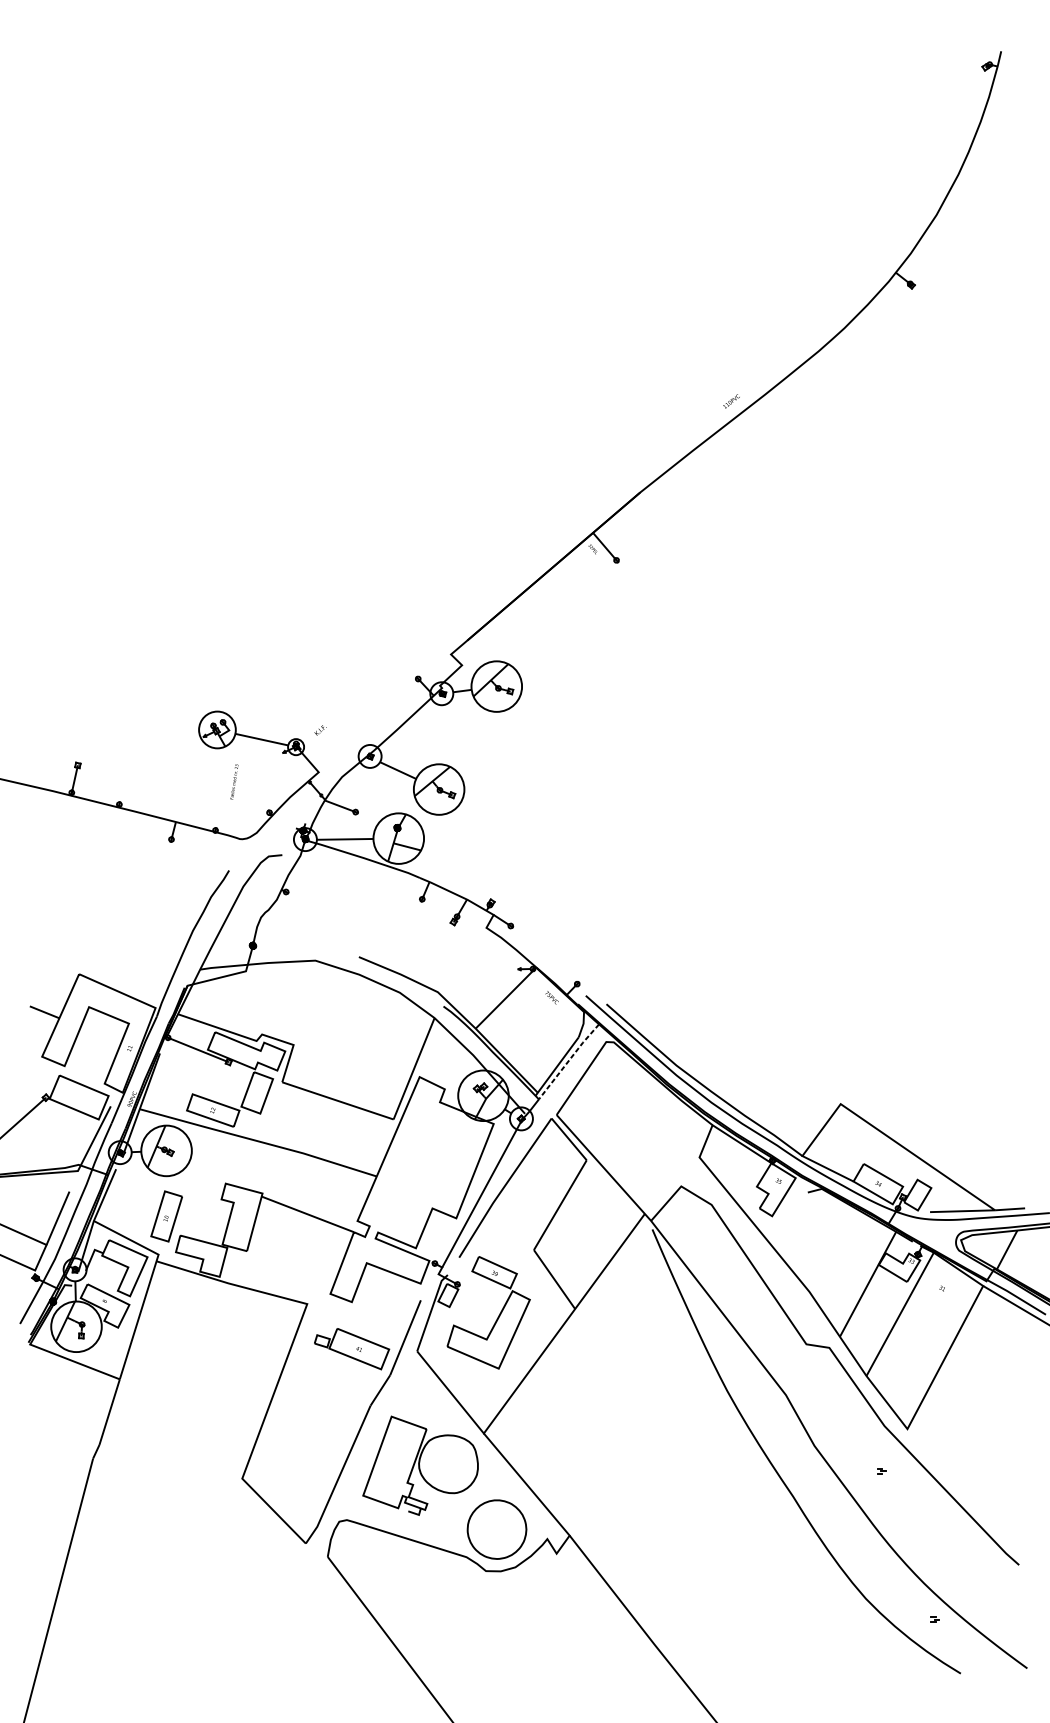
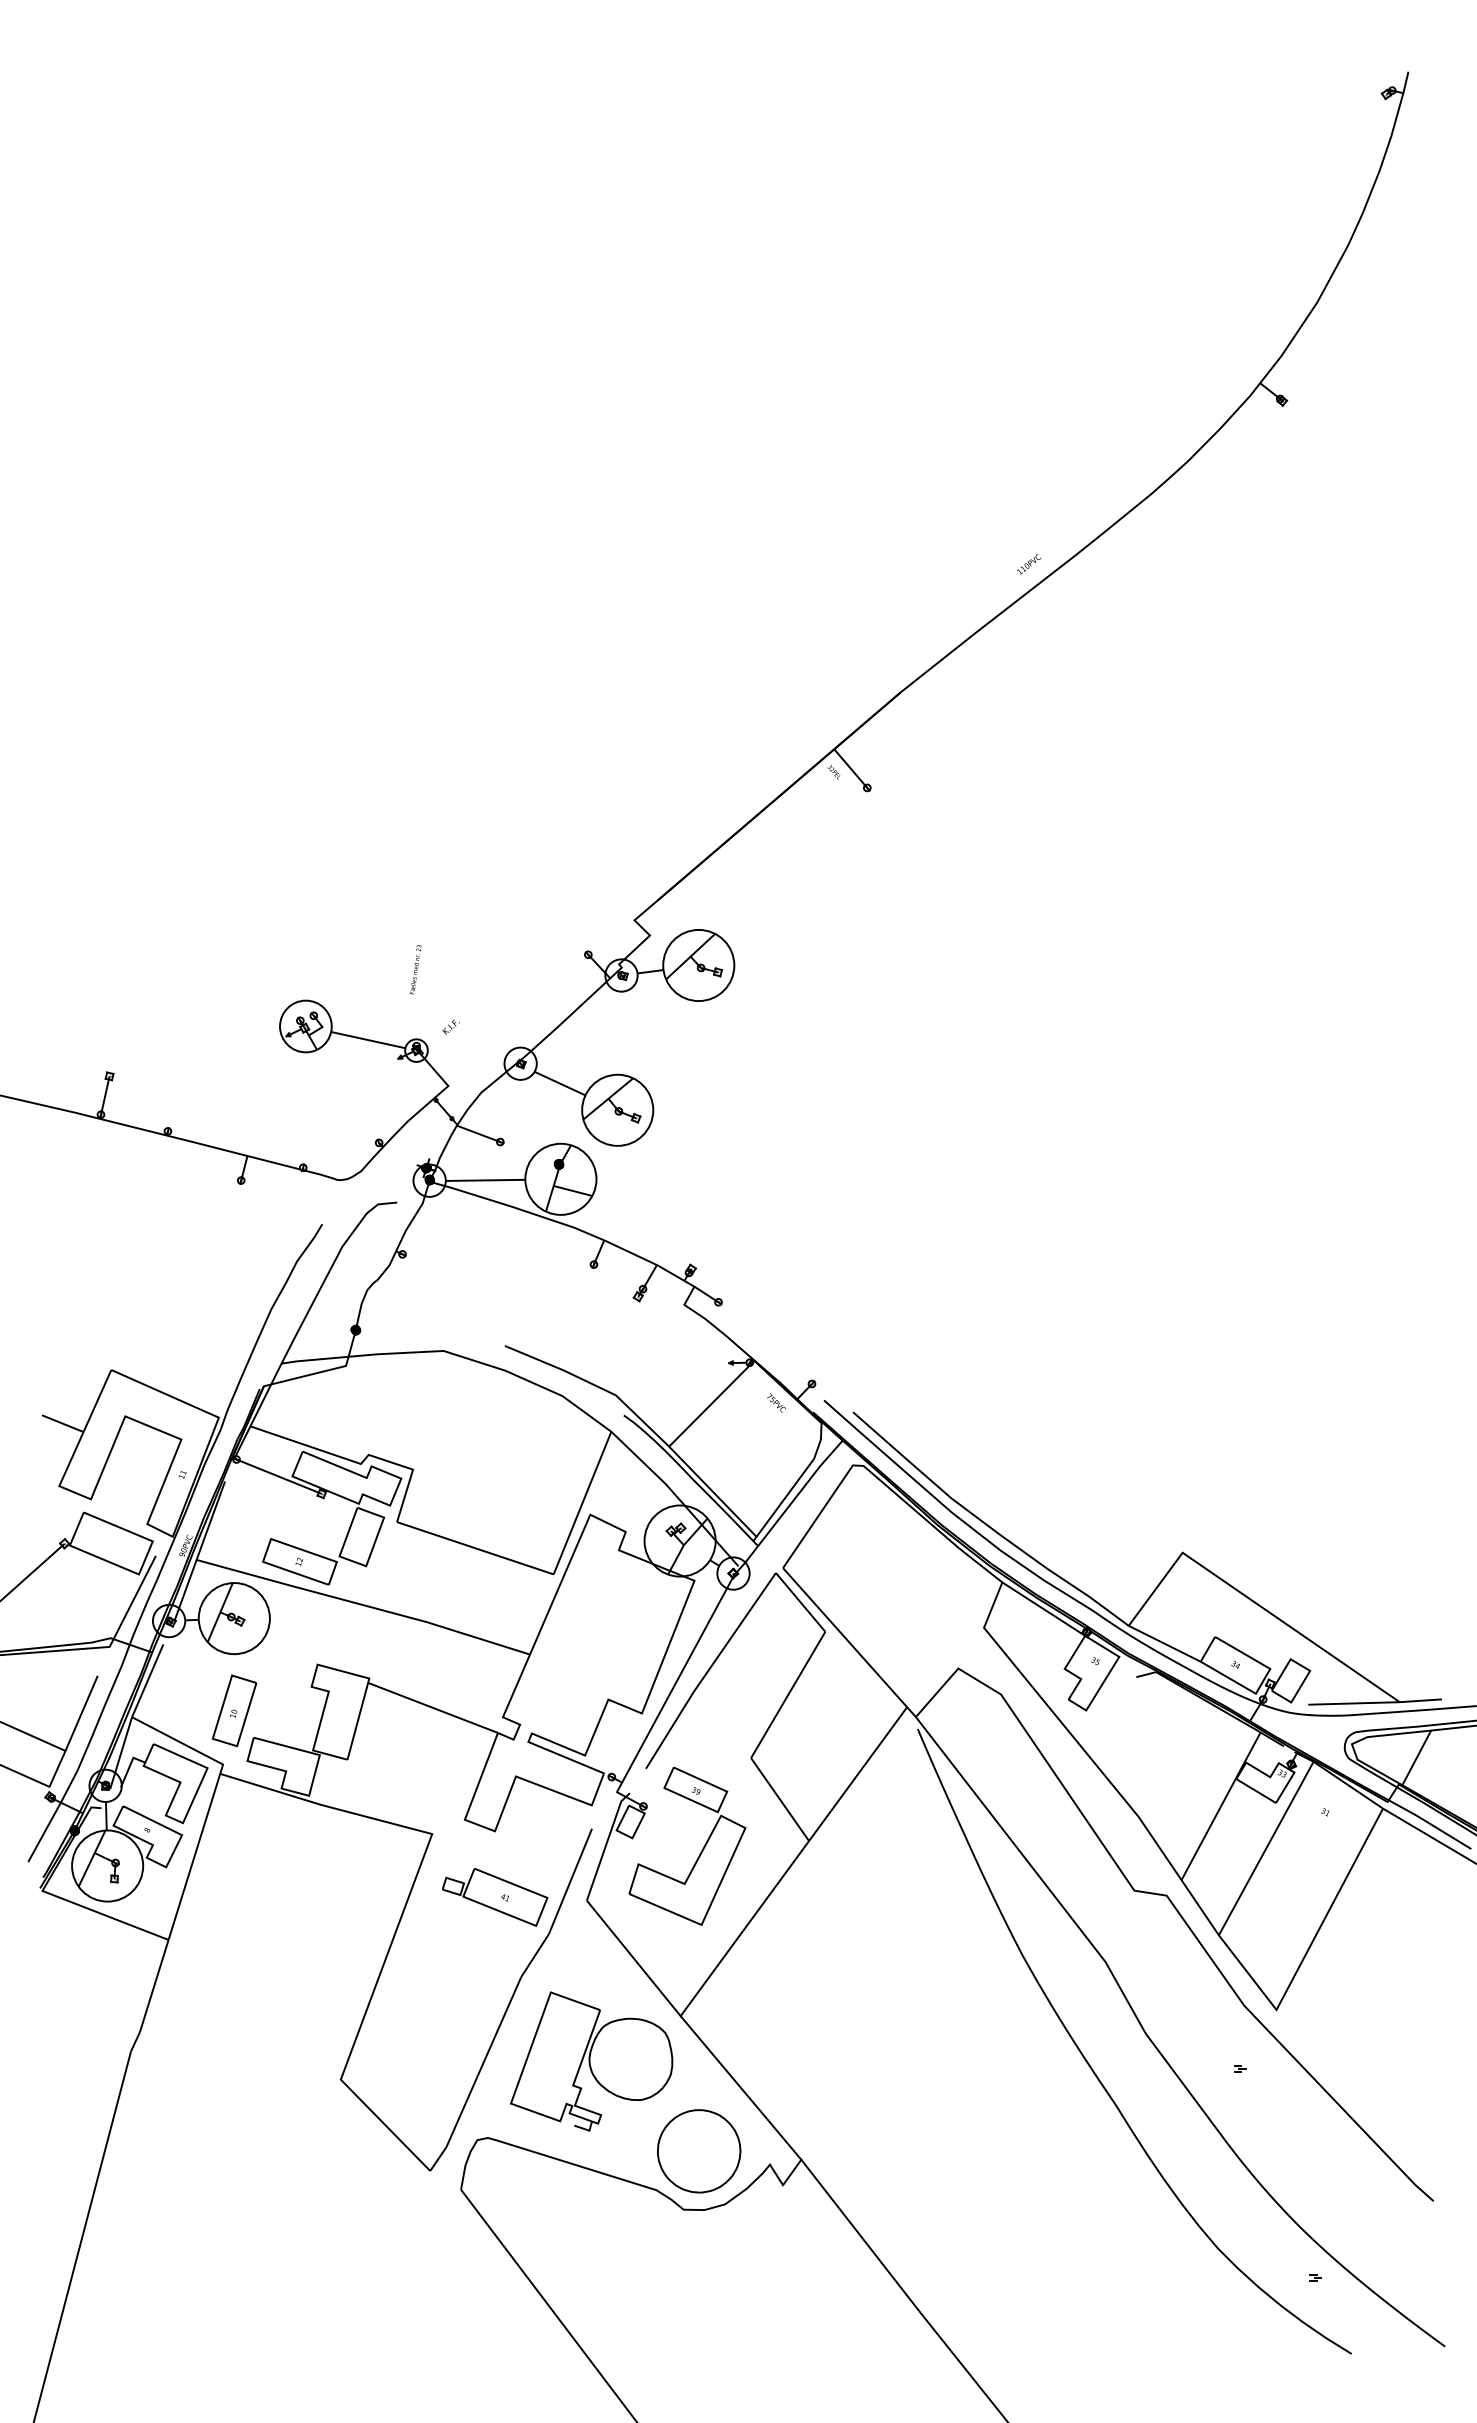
text: (234, 781) -> (415, 969), moved
line: (569, 1061) -> (800, 1492), dashed -> solid

